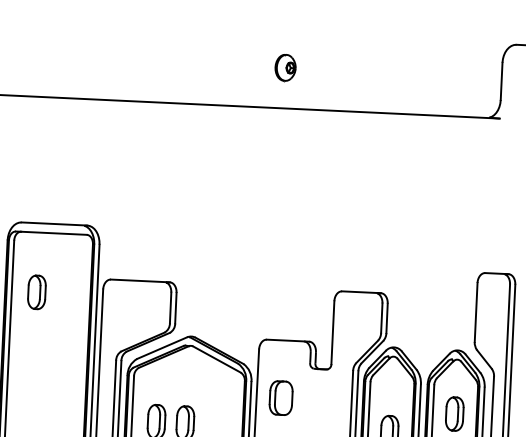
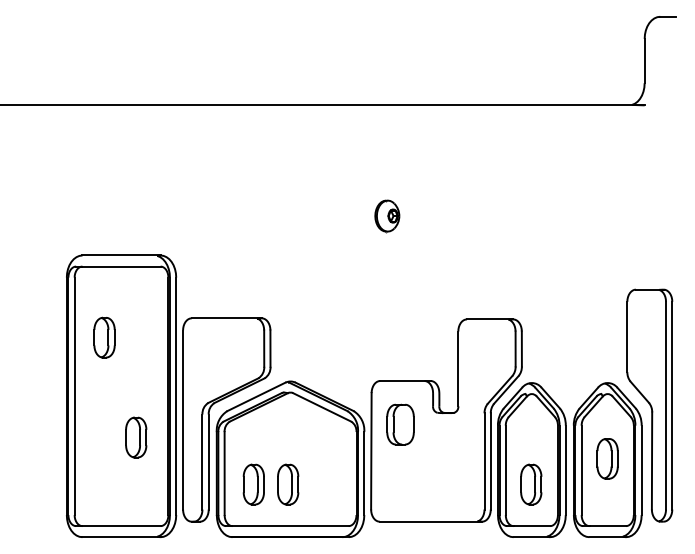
part: (285, 68) -> (387, 216), moved
part: (59, 377) -> (136, 437), added
part: (281, 398) -> (400, 424), moved

